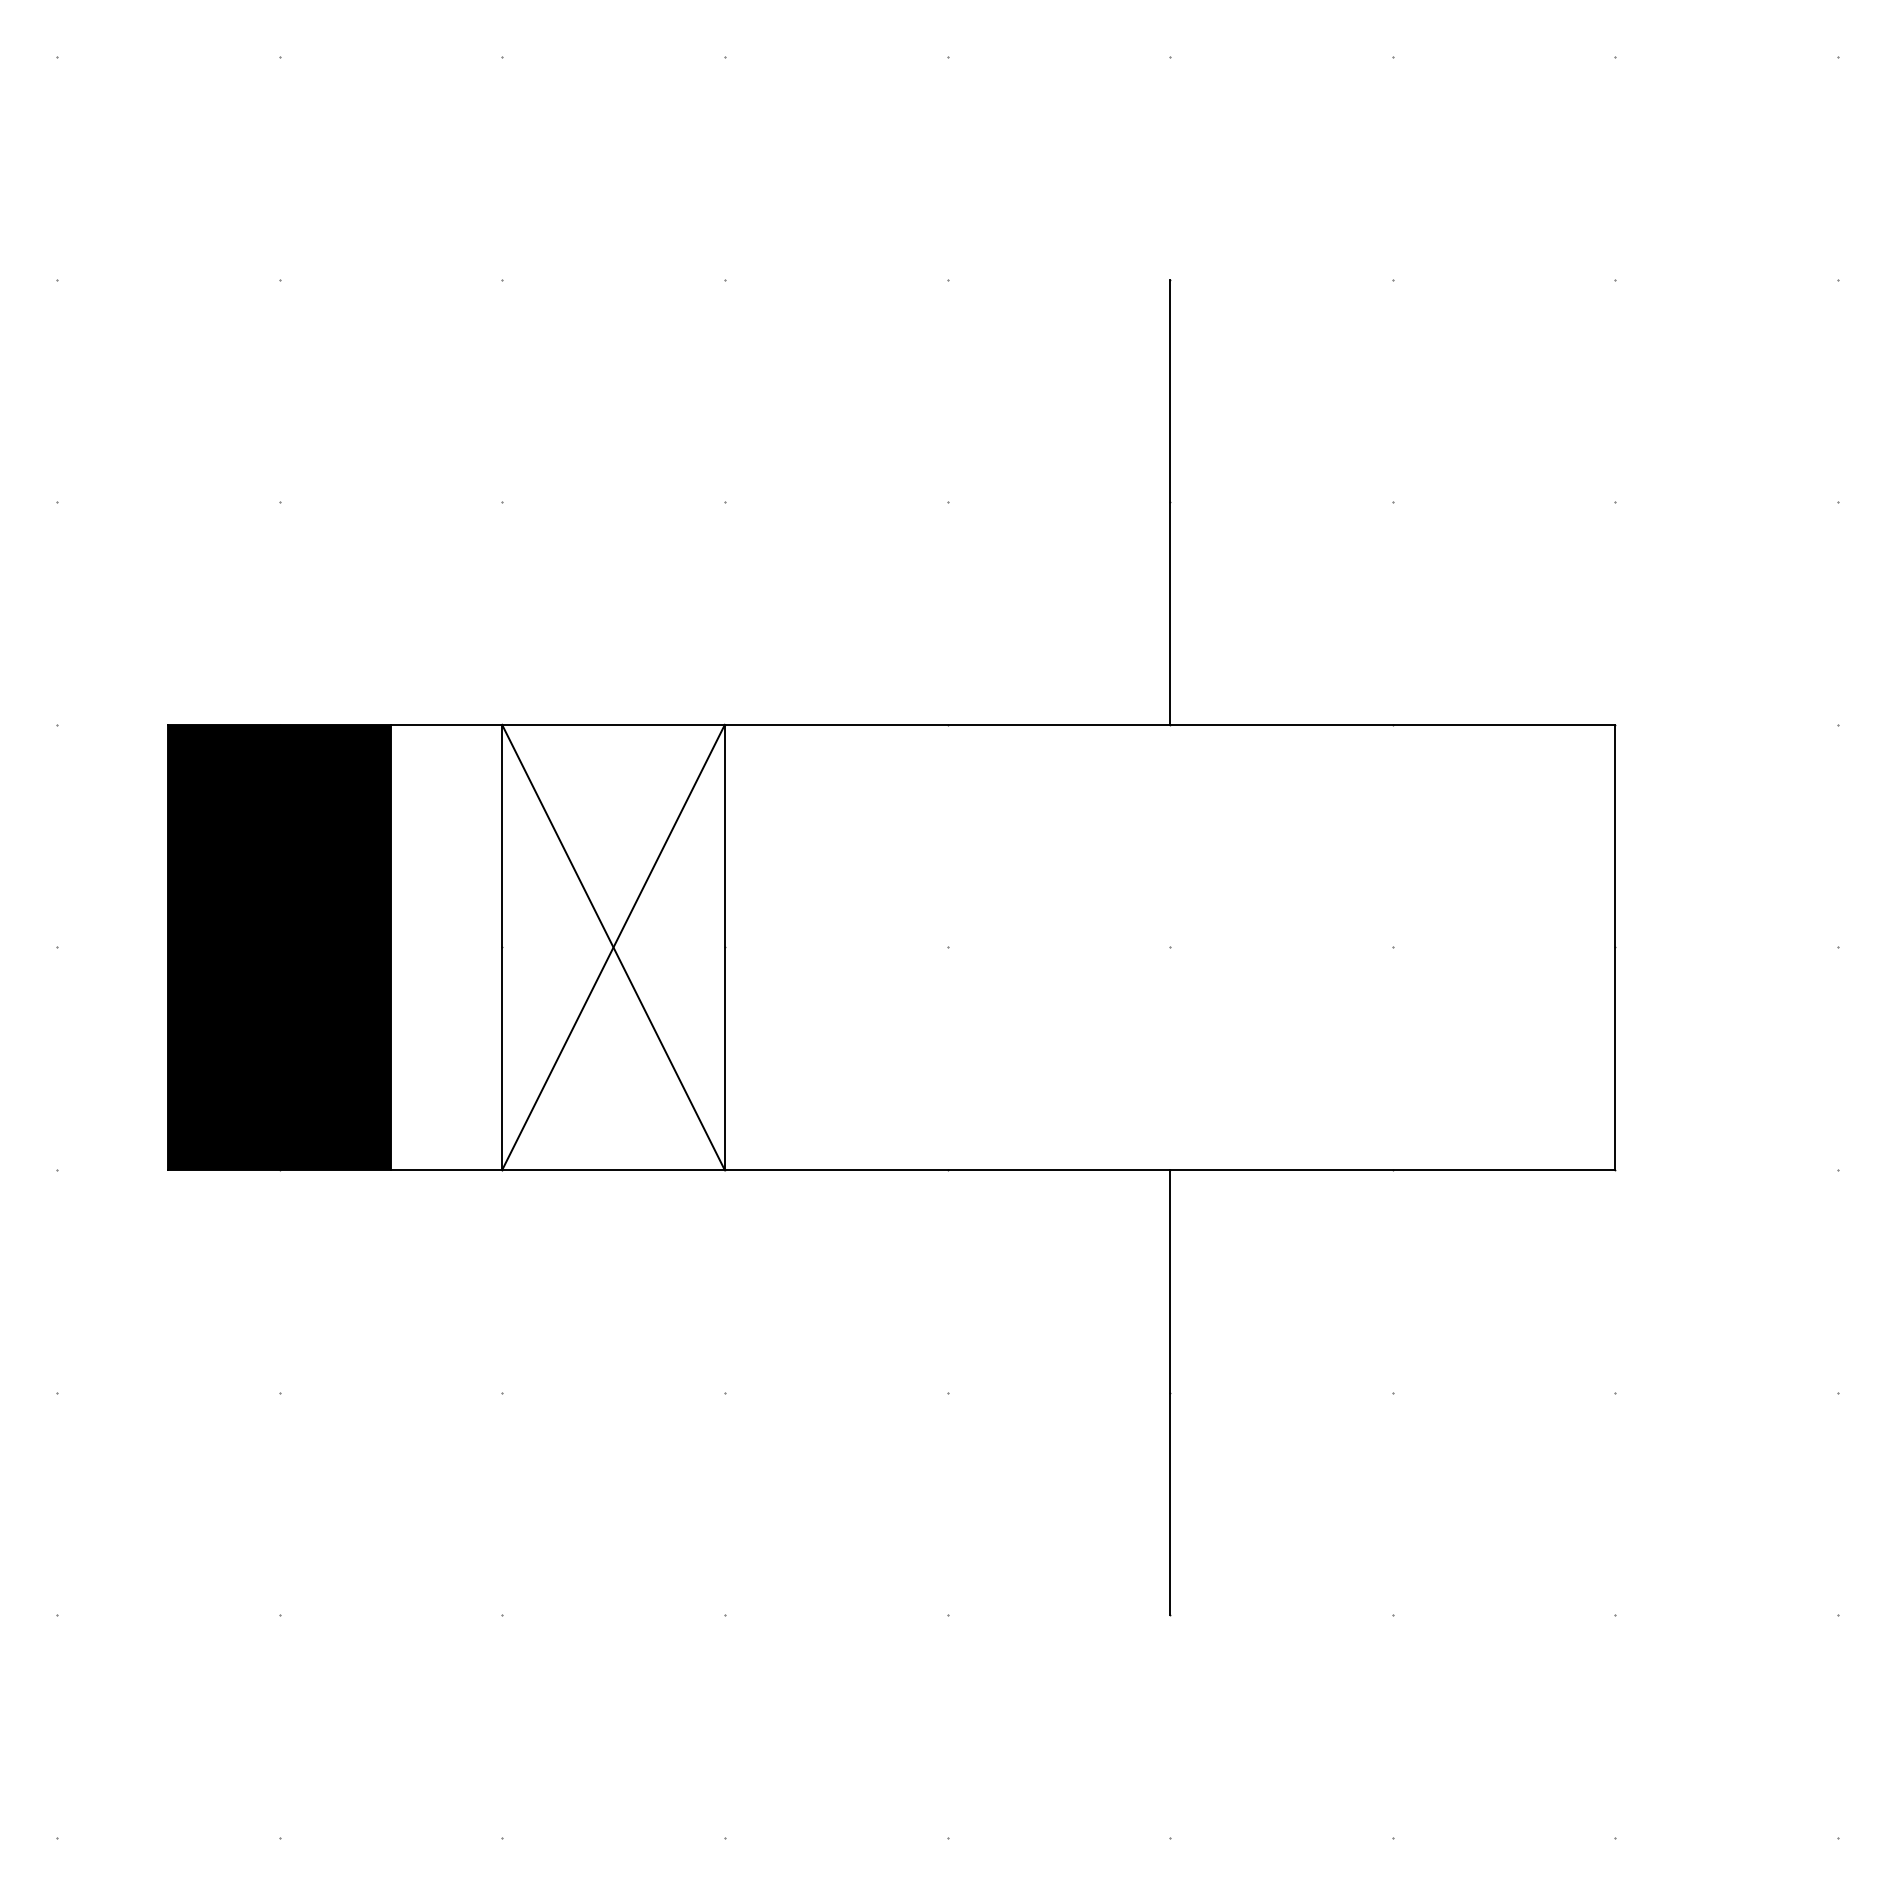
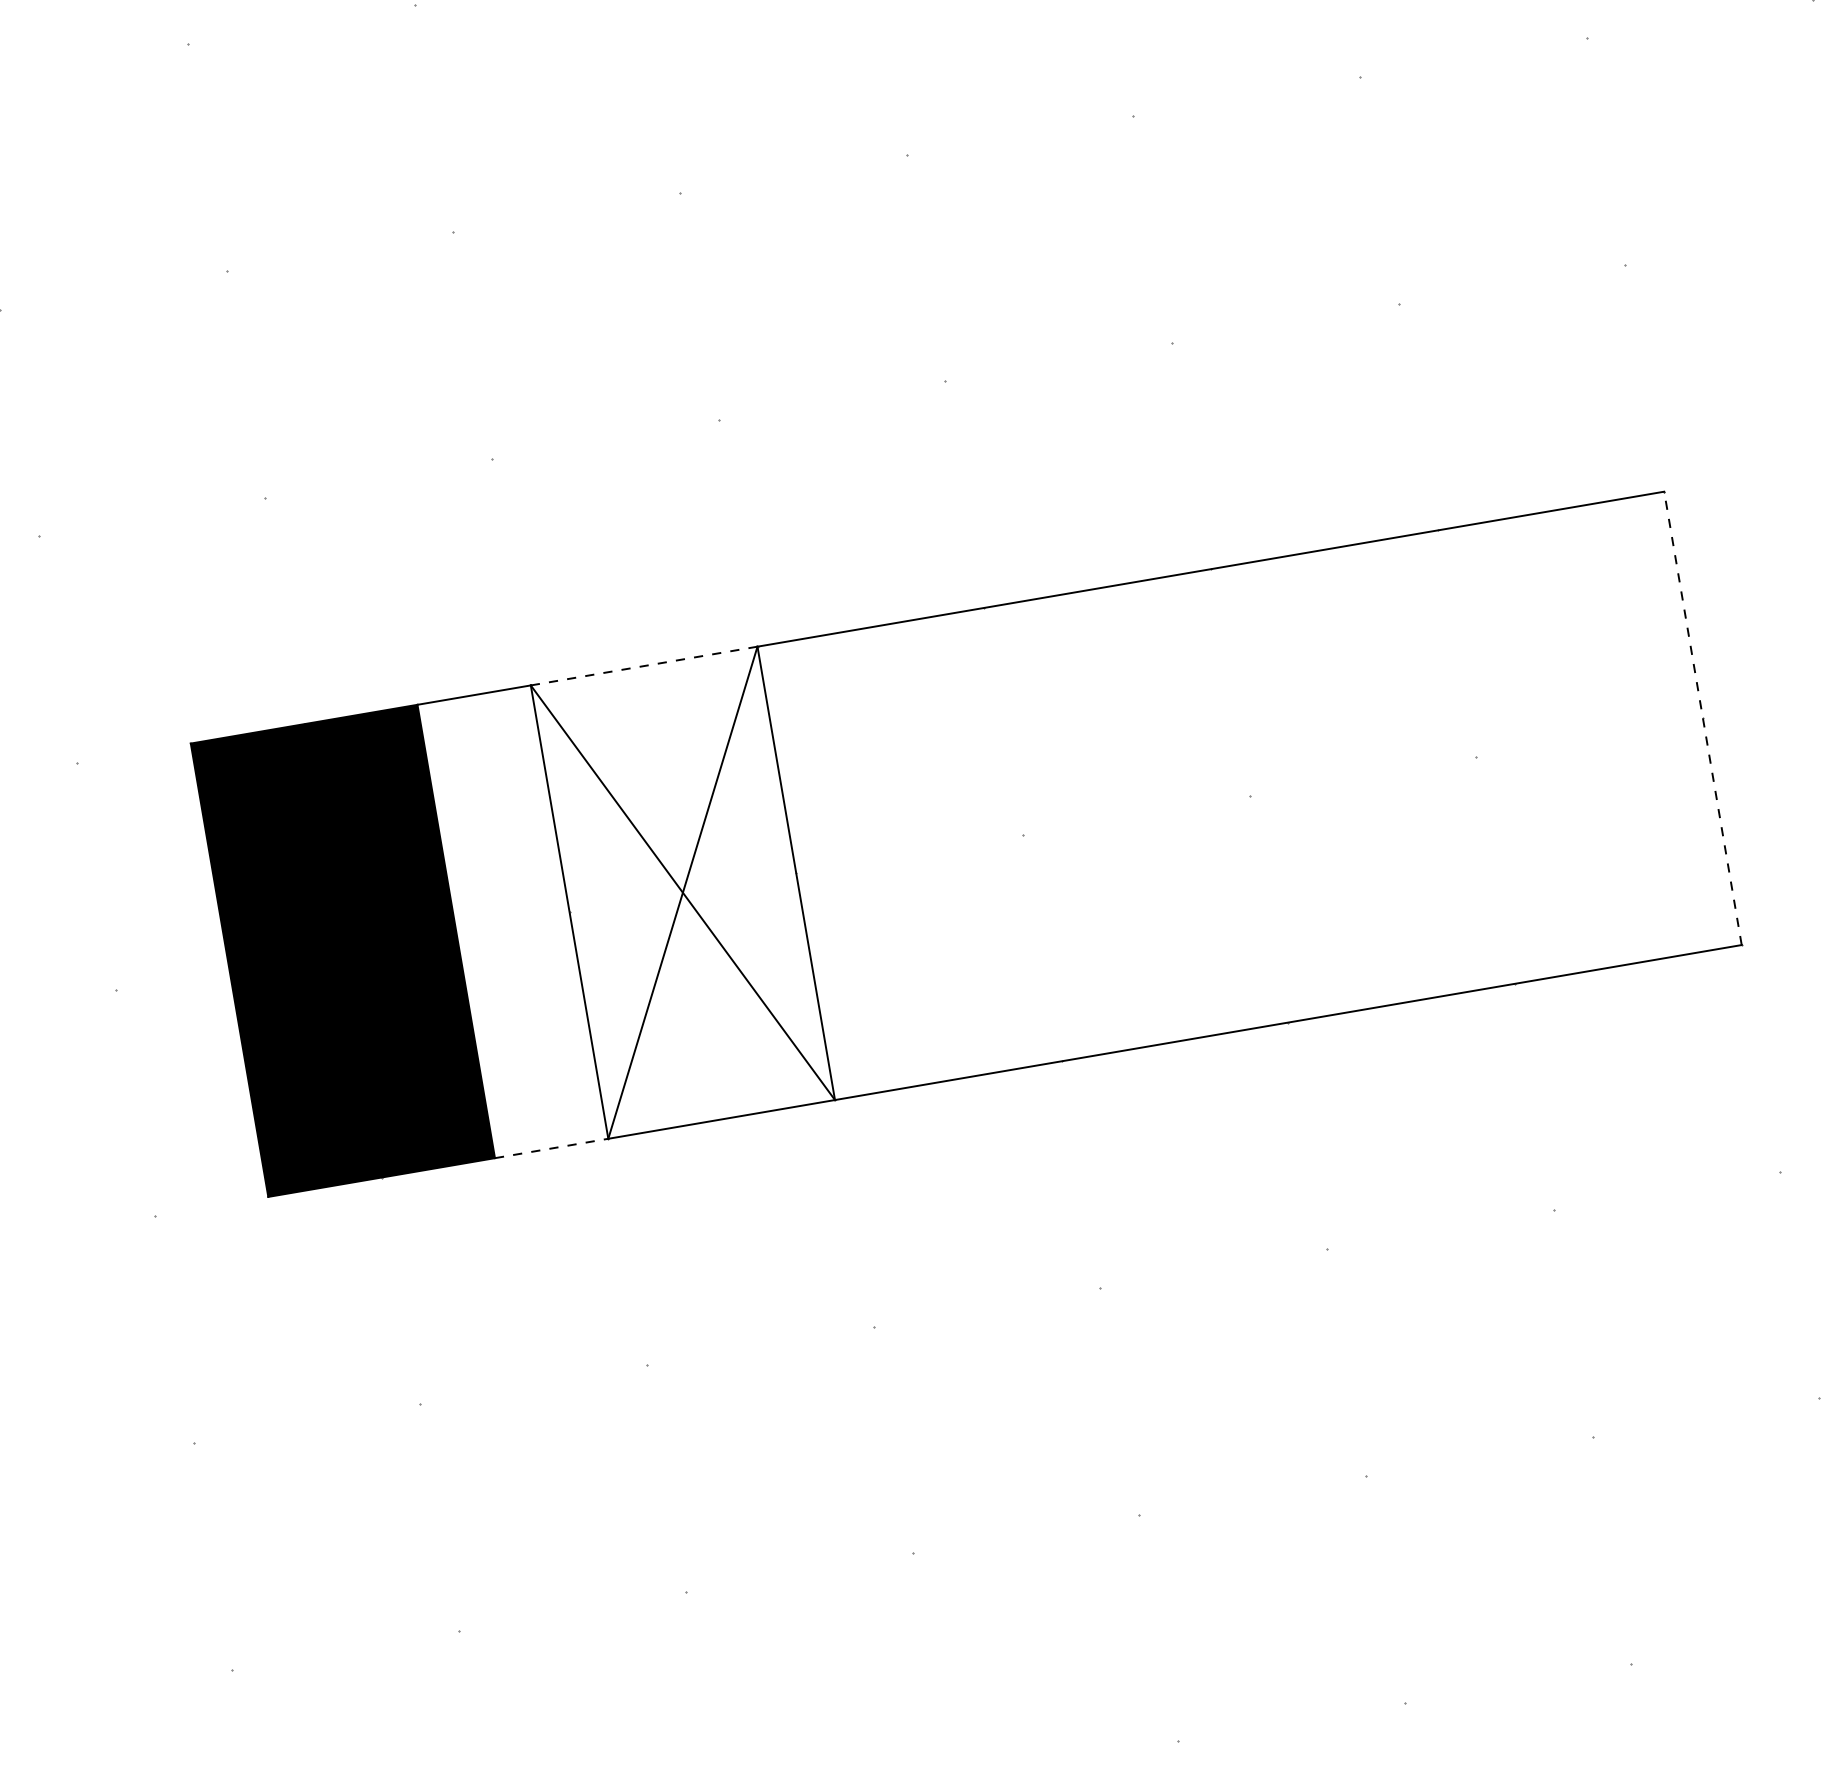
line: (1170, 501) -> (1172, 341), removed
line: (614, 724) -> (645, 665), solid -> dashed
line: (1615, 947) -> (1702, 718), solid -> dashed
line: (446, 1170) -> (551, 1148), solid -> dashed
line: (1170, 1392) -> (1327, 1248), removed

